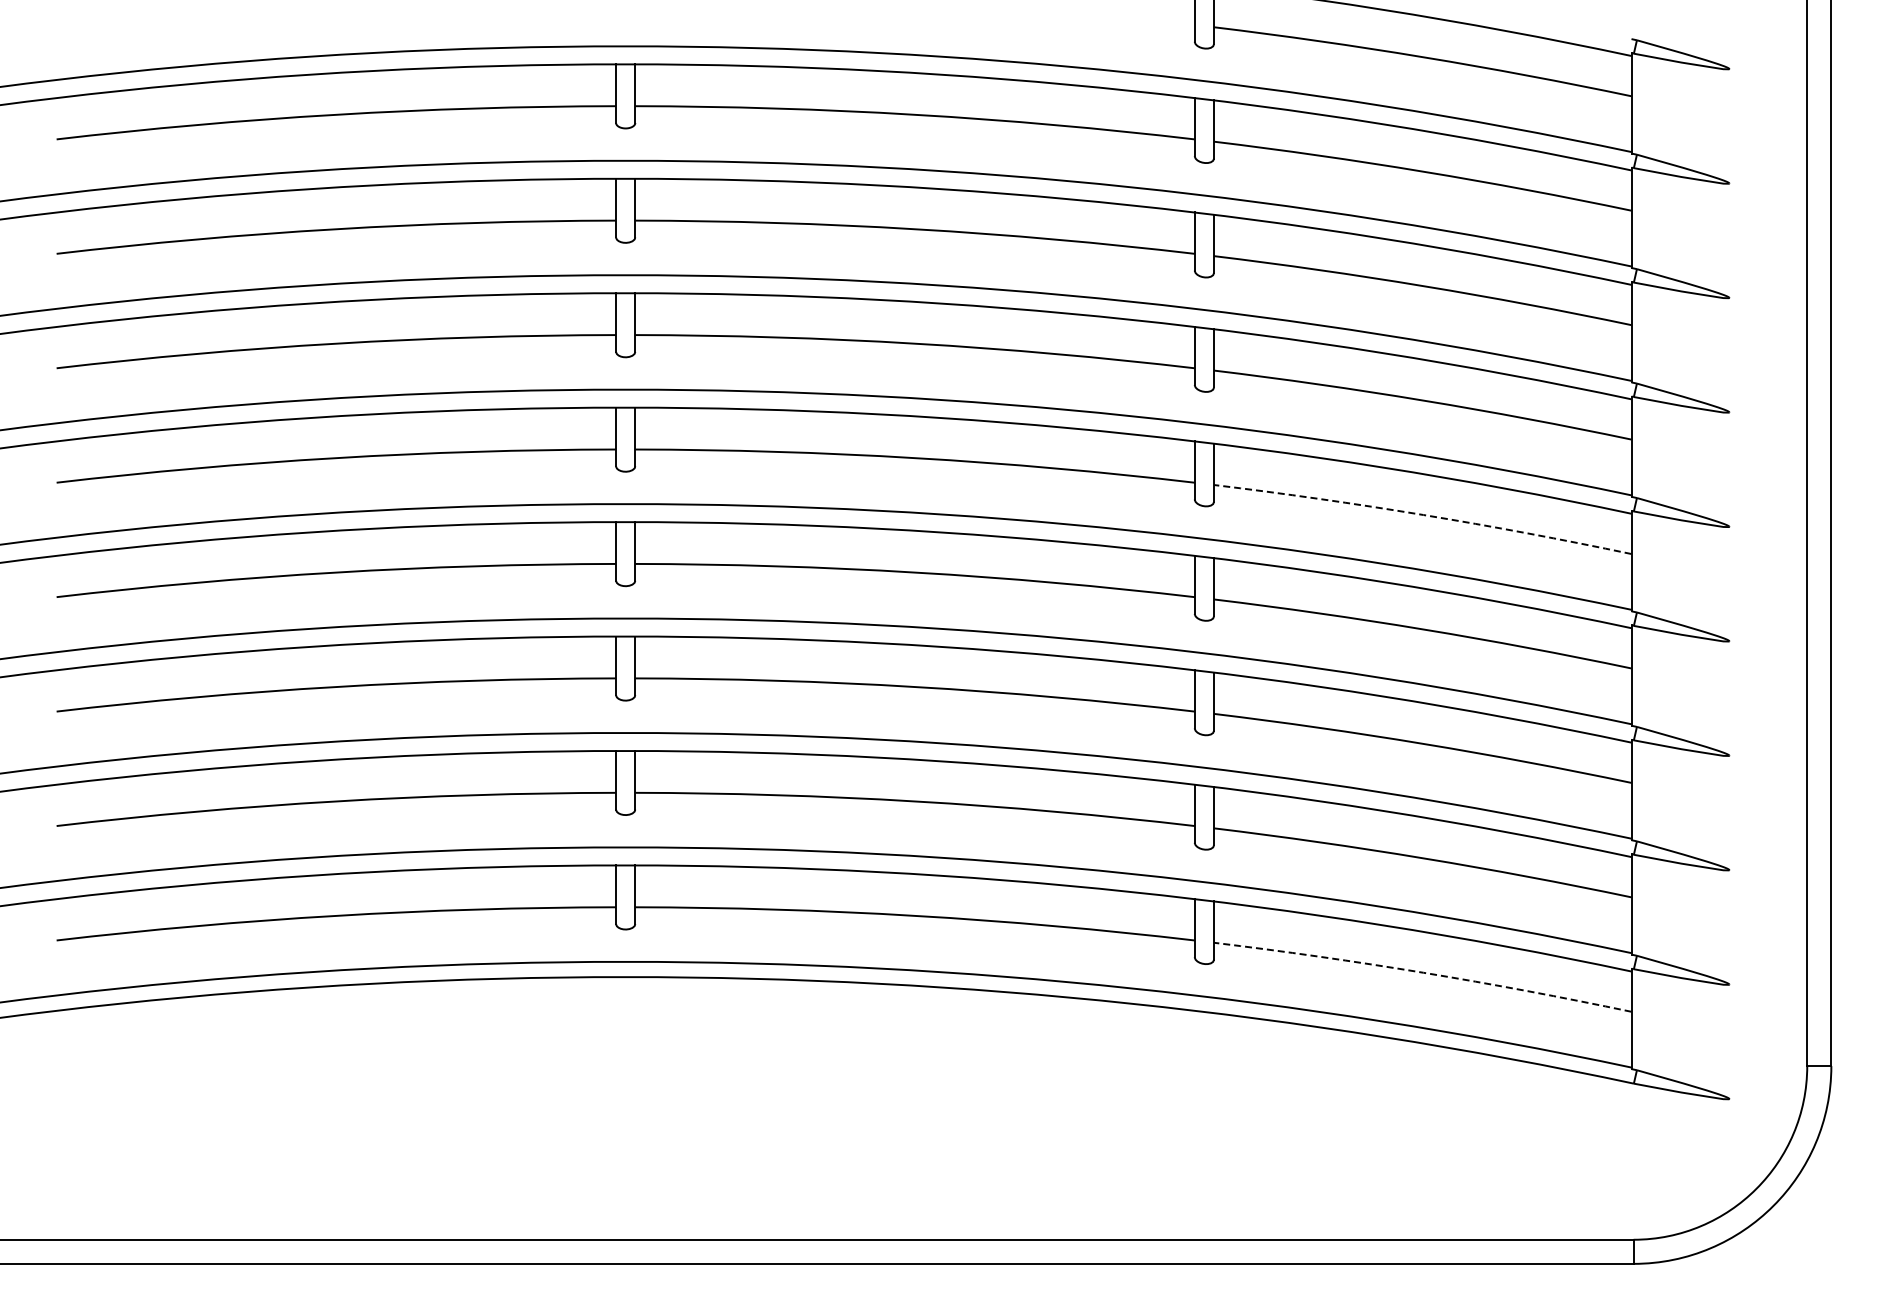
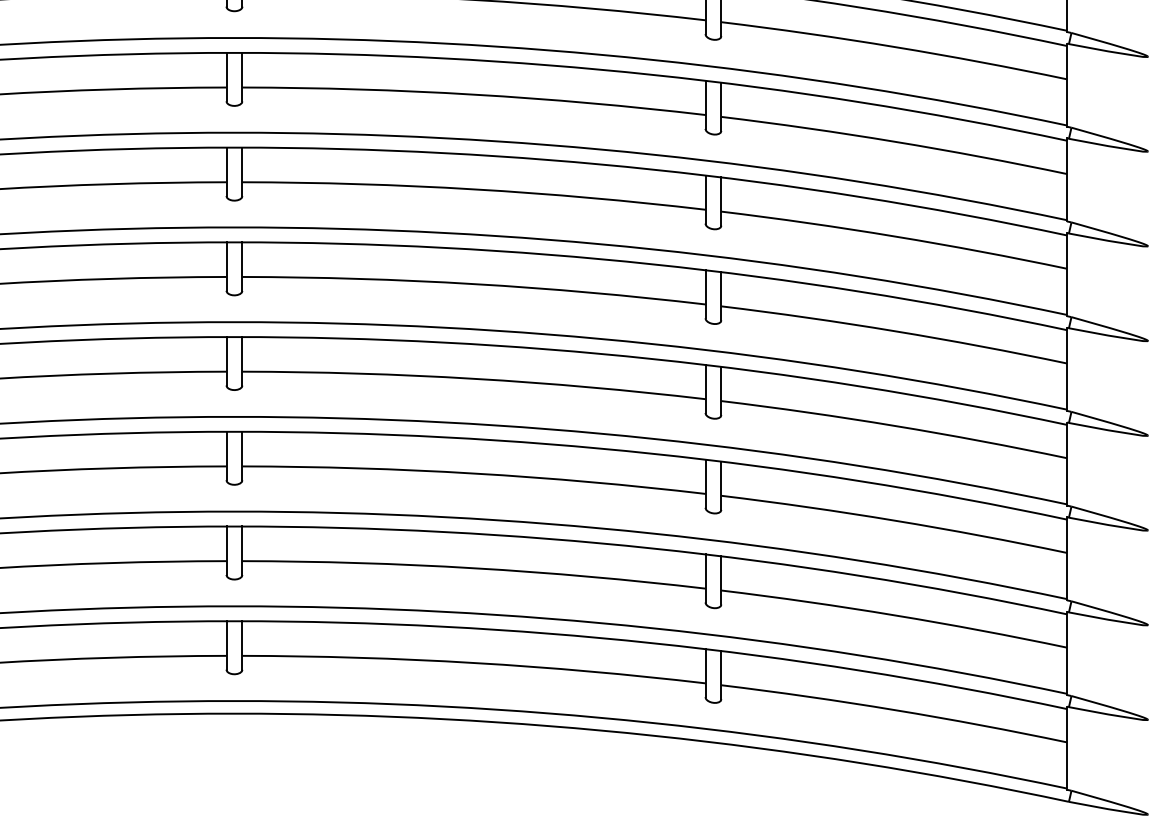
arc: (1423, 515) -> (894, 331), dashed -> solid
arc: (1423, 972) -> (894, 709), dashed -> solid

